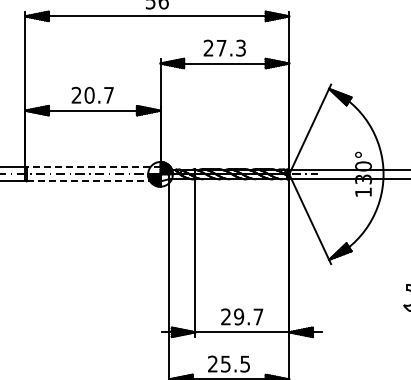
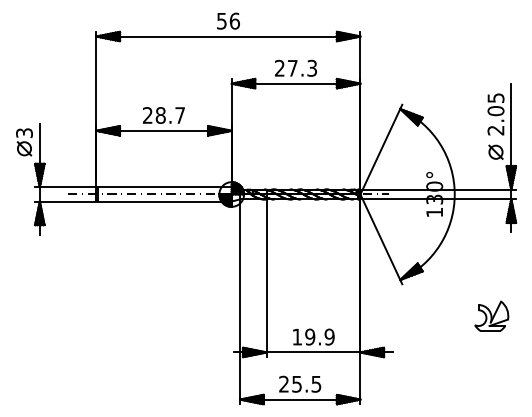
text: (89, 95) -> (160, 115), 20.7 -> 28.7
line: (93, 167) -> (164, 187), dashed -> solid
line: (93, 181) -> (164, 201), dashed -> solid
text: (242, 316) -> (313, 336), 29.7 -> 19.9

